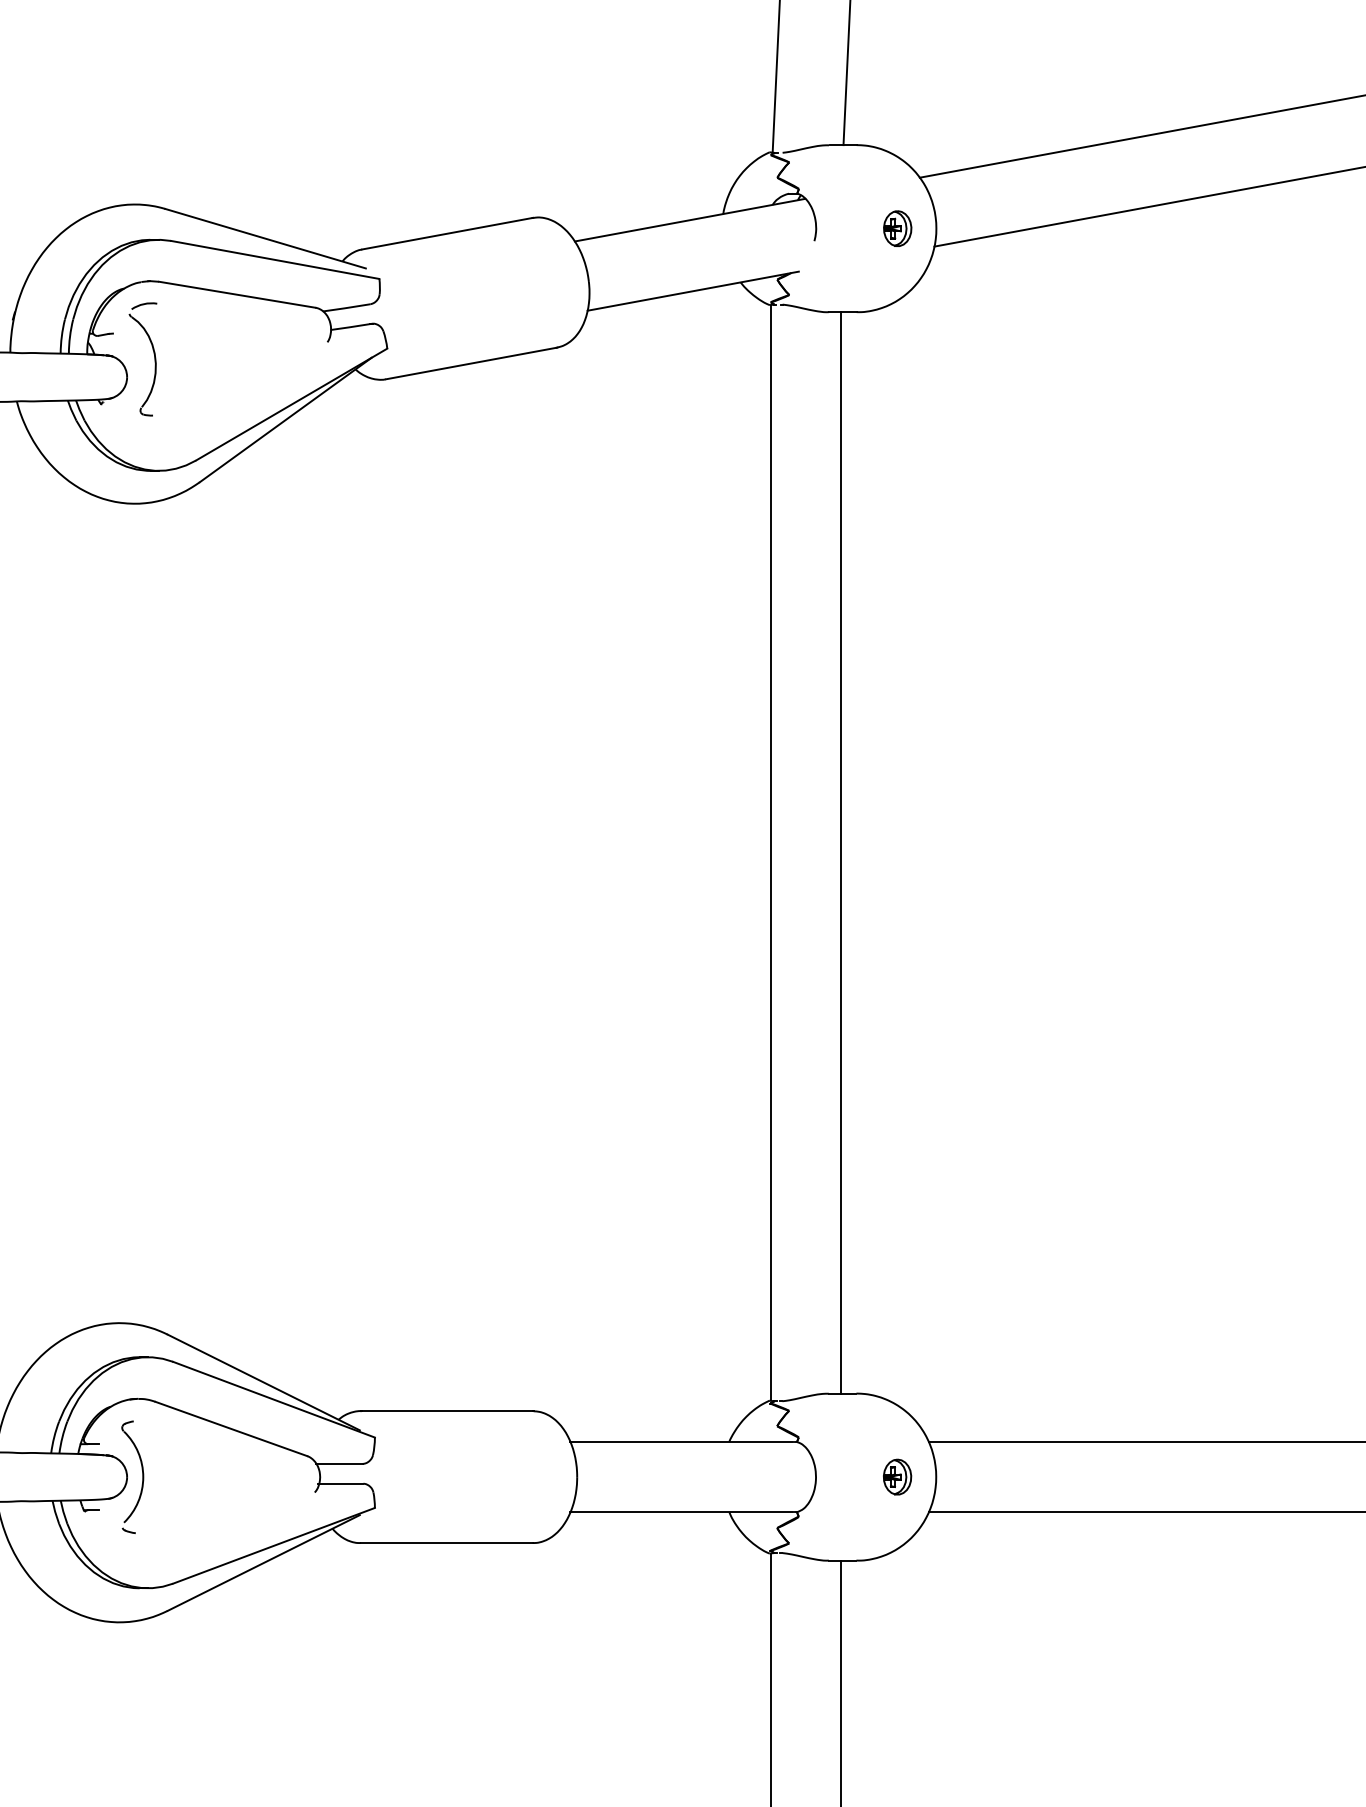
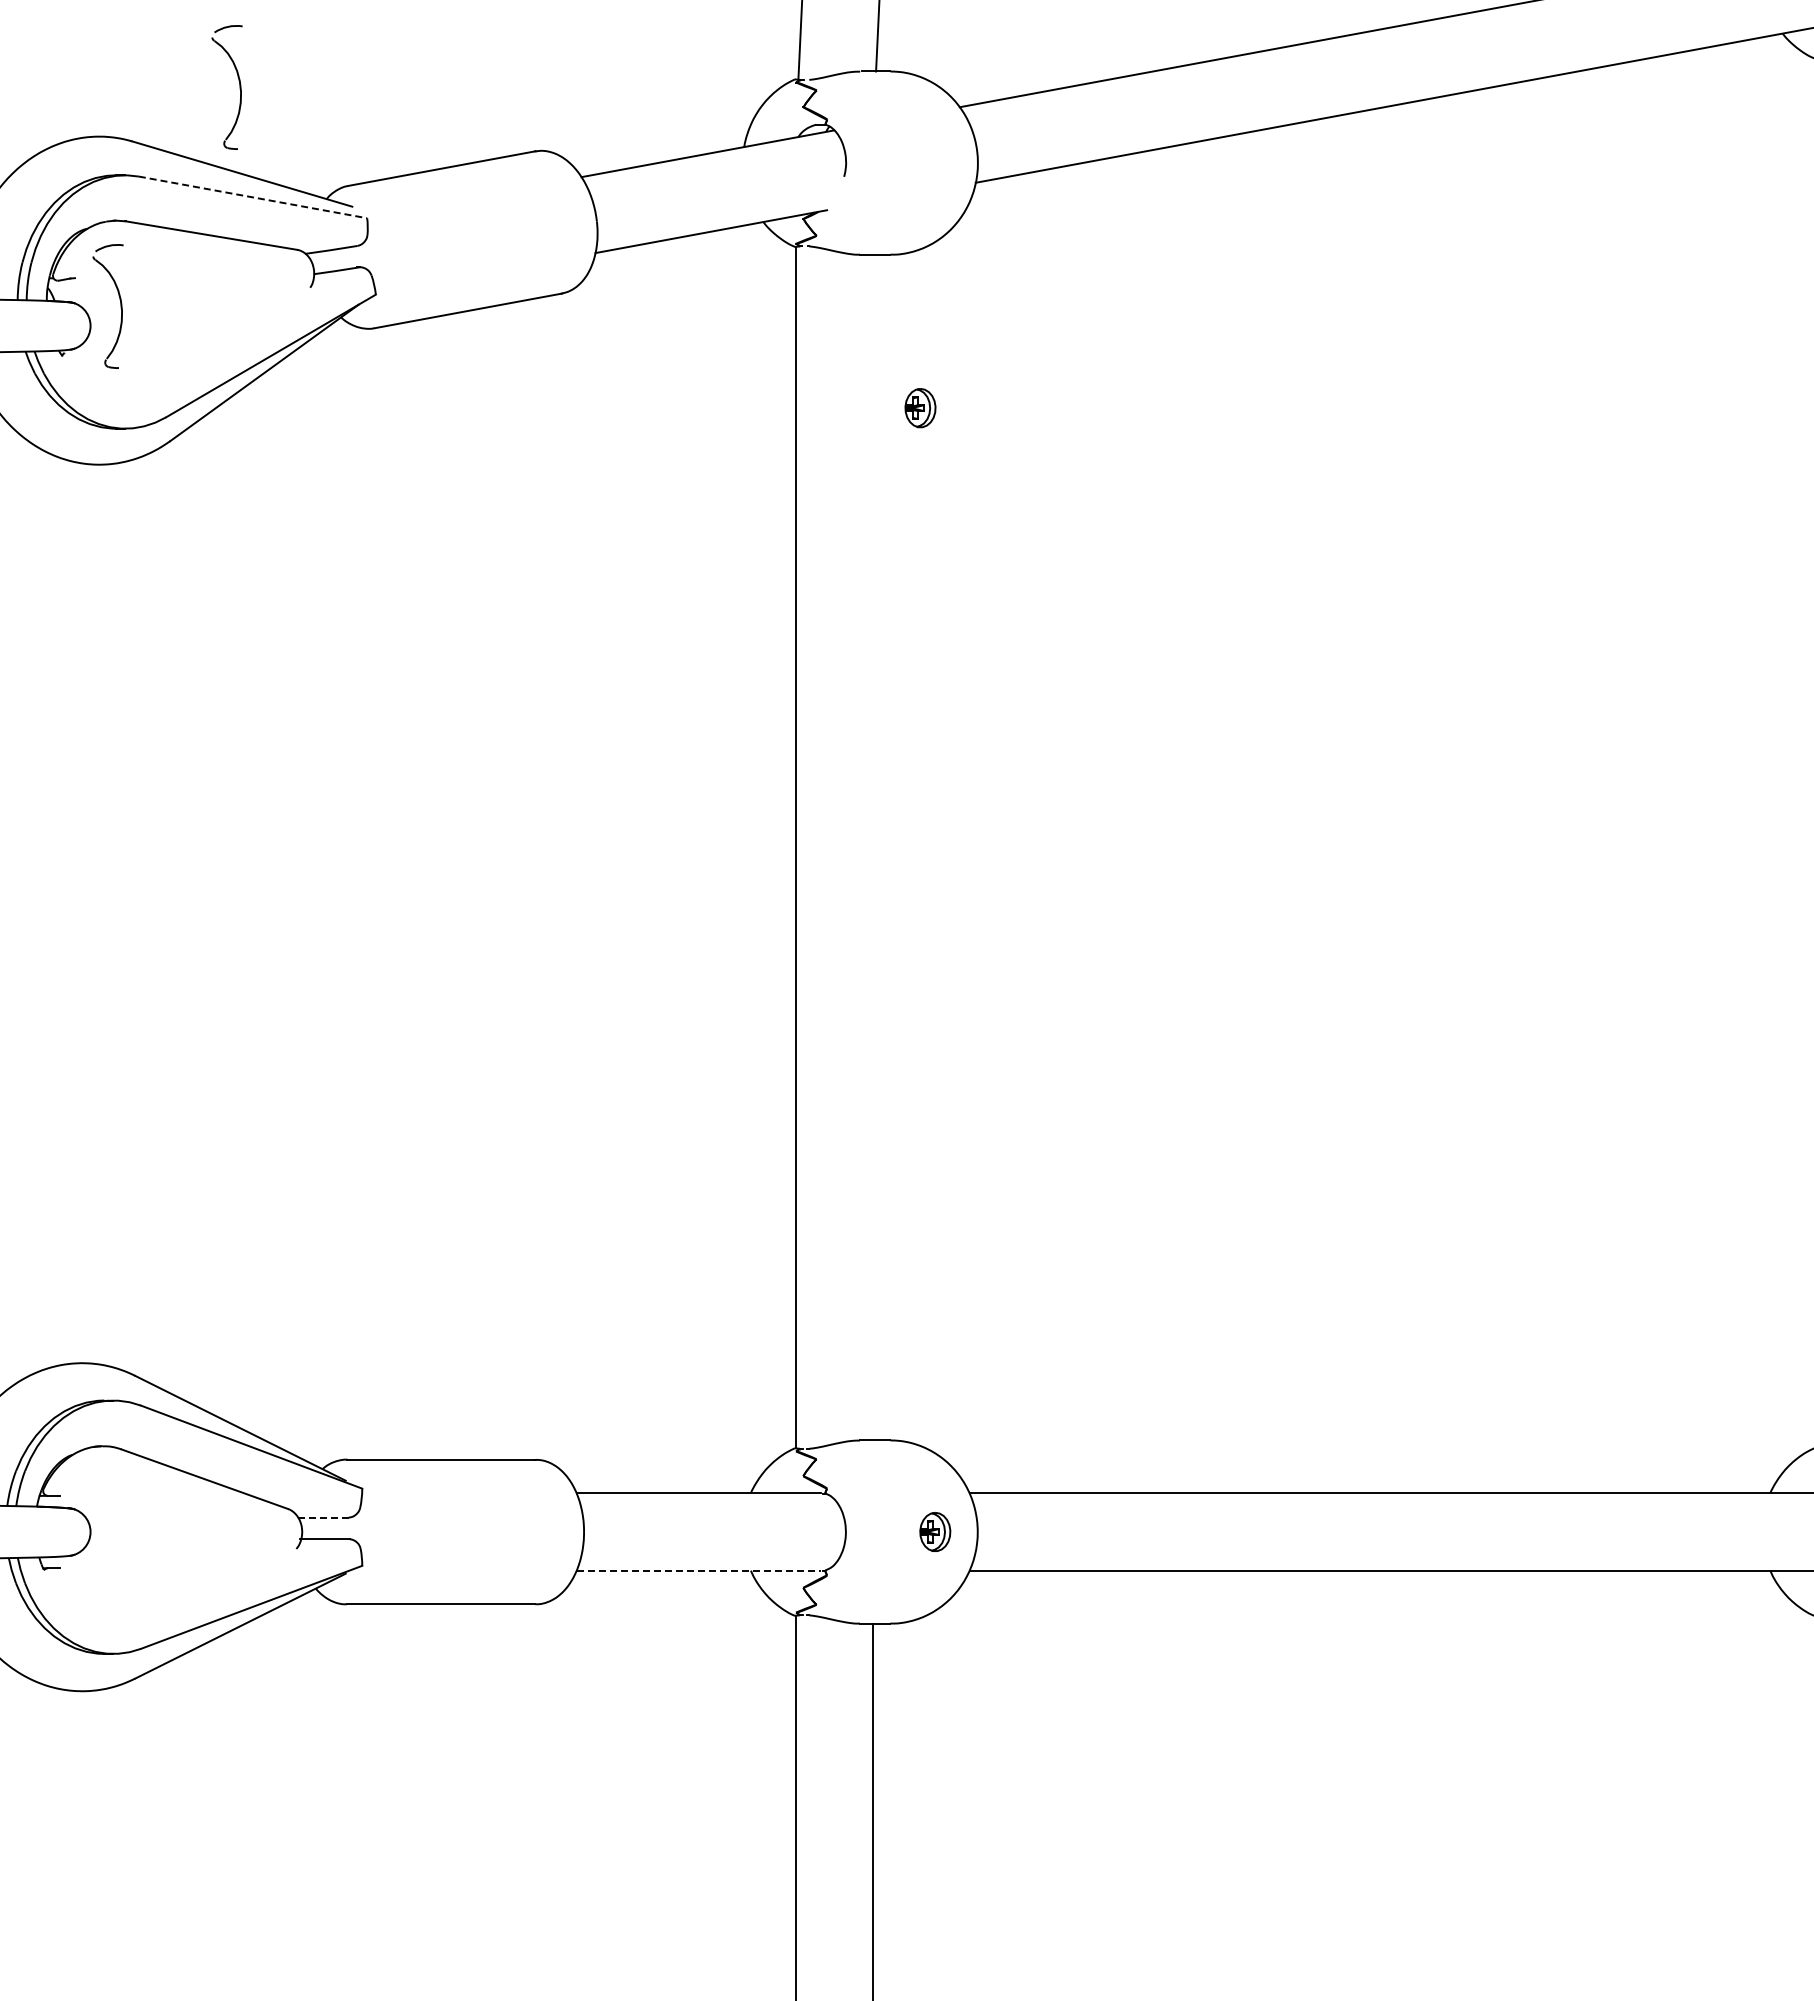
part: (262, 159) -> (239, 87), added
part: (897, 229) -> (920, 408), moved
line: (275, 260) -> (253, 197), solid -> dashed
line: (841, 852) -> (873, 847), removed
line: (338, 1463) -> (322, 1517), solid -> dashed
part: (142, 1477) -> (107, 1532), removed
line: (682, 1512) -> (699, 1570), solid -> dashed

